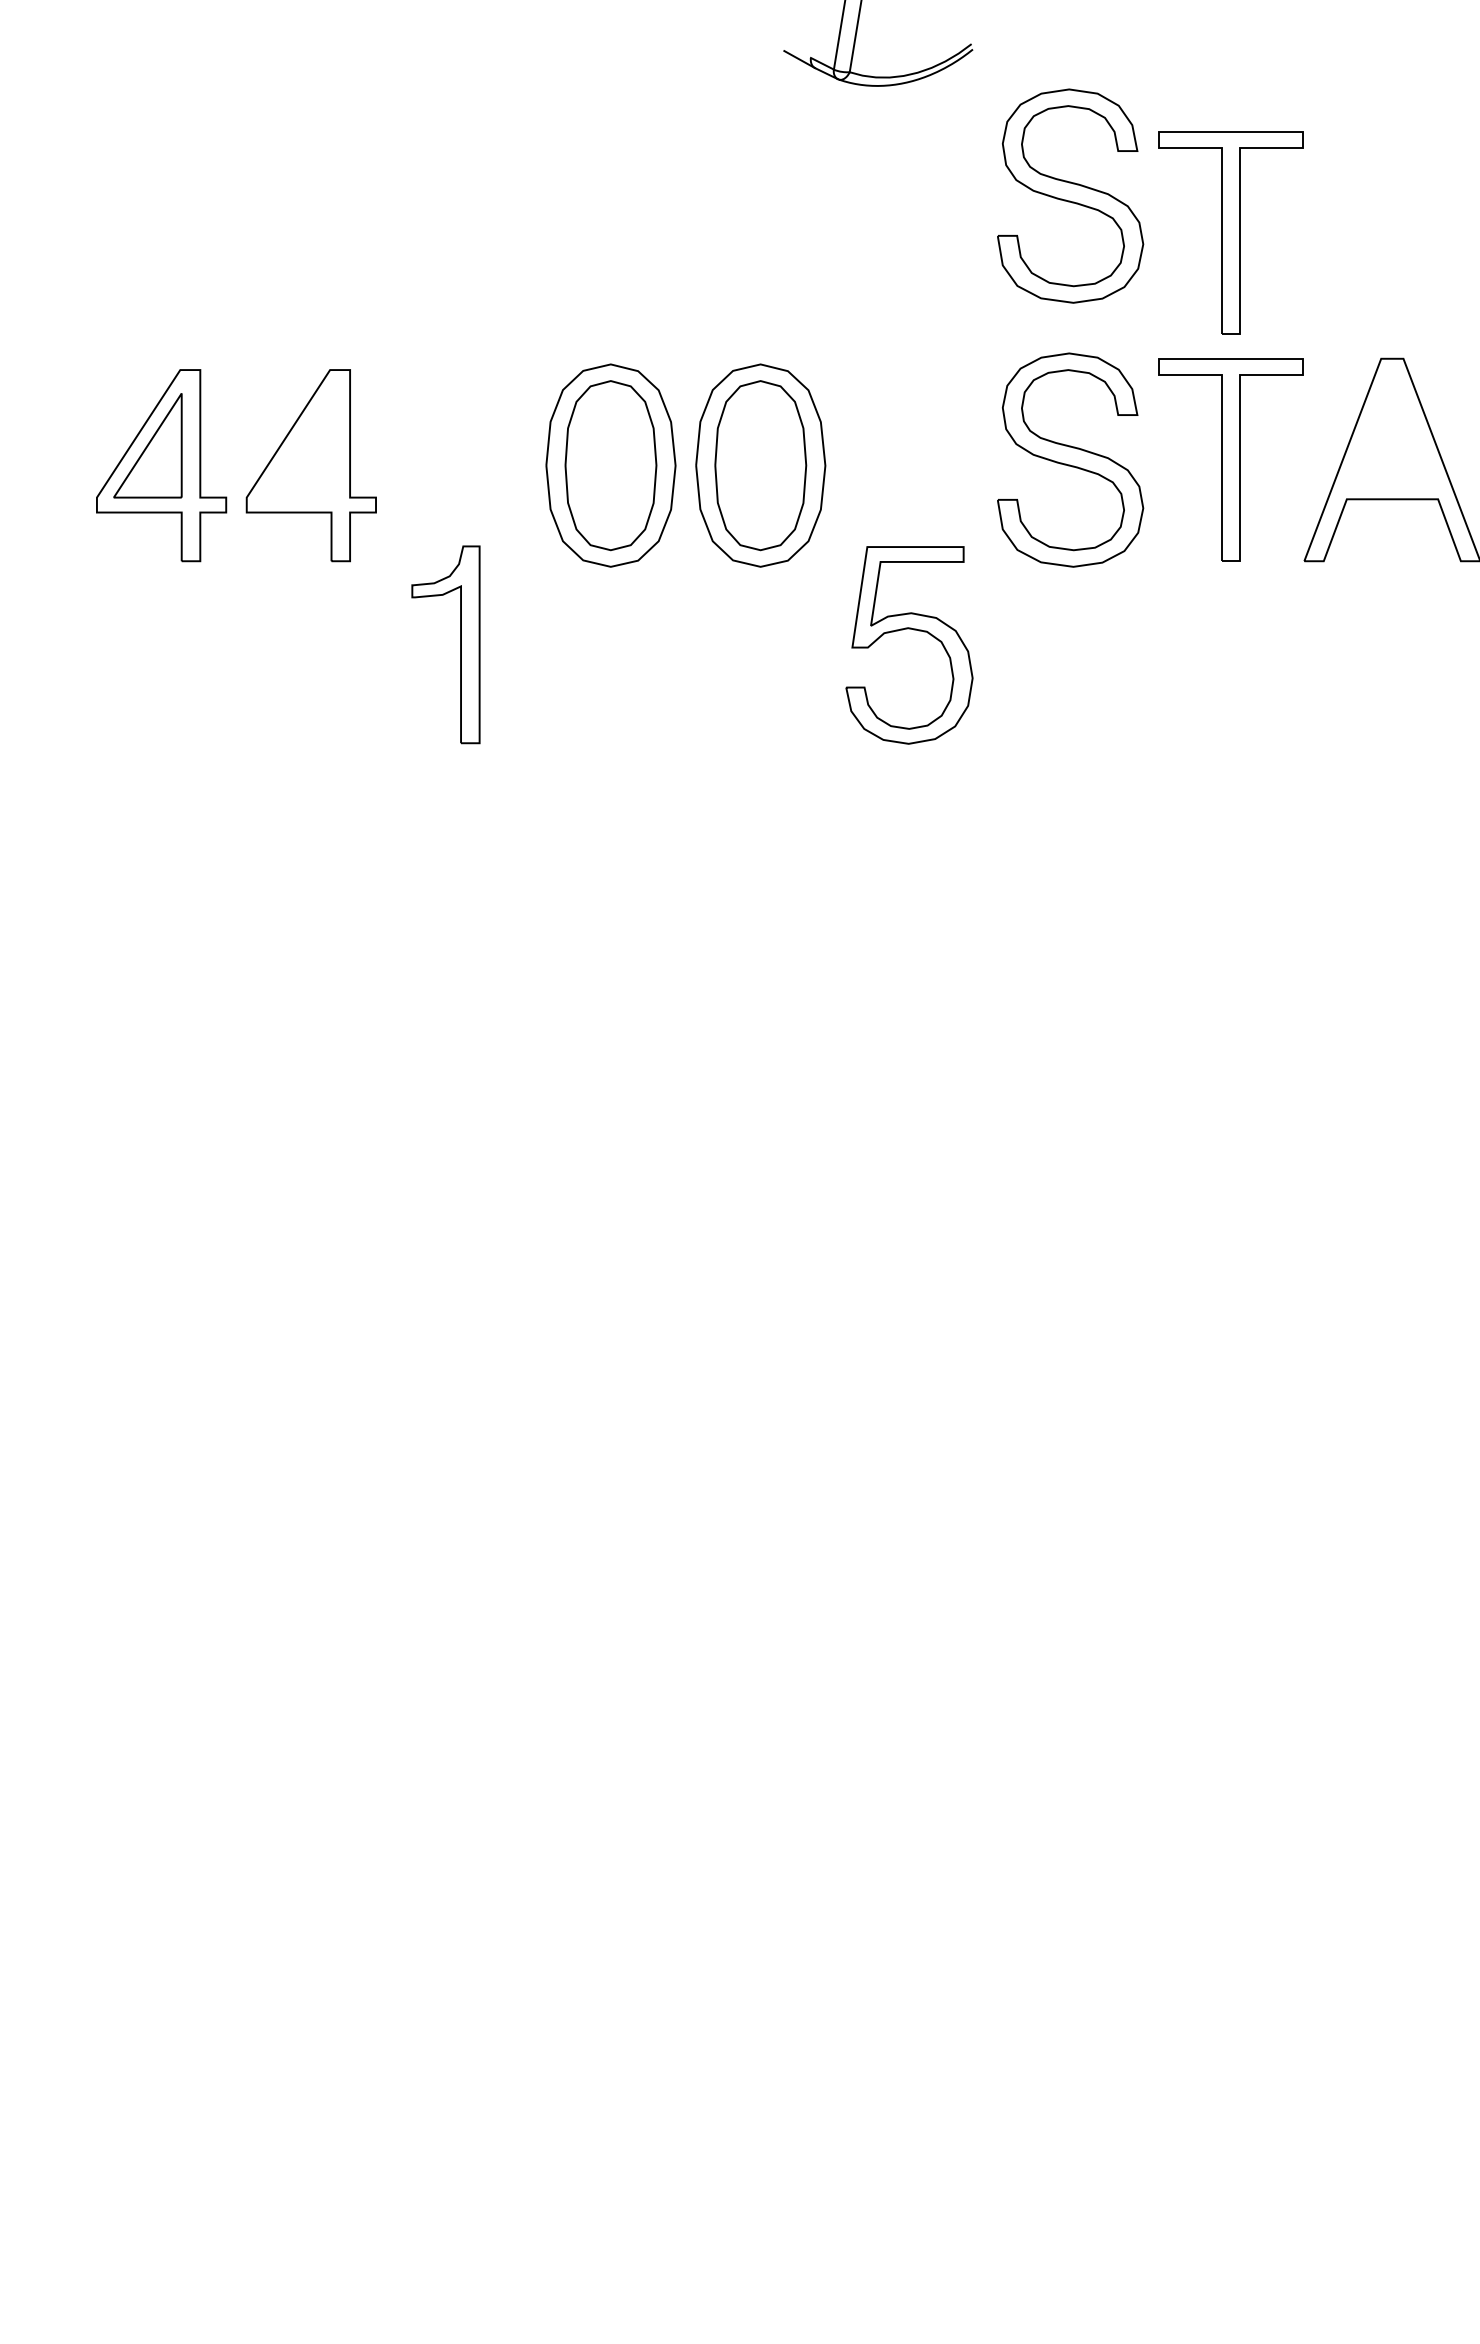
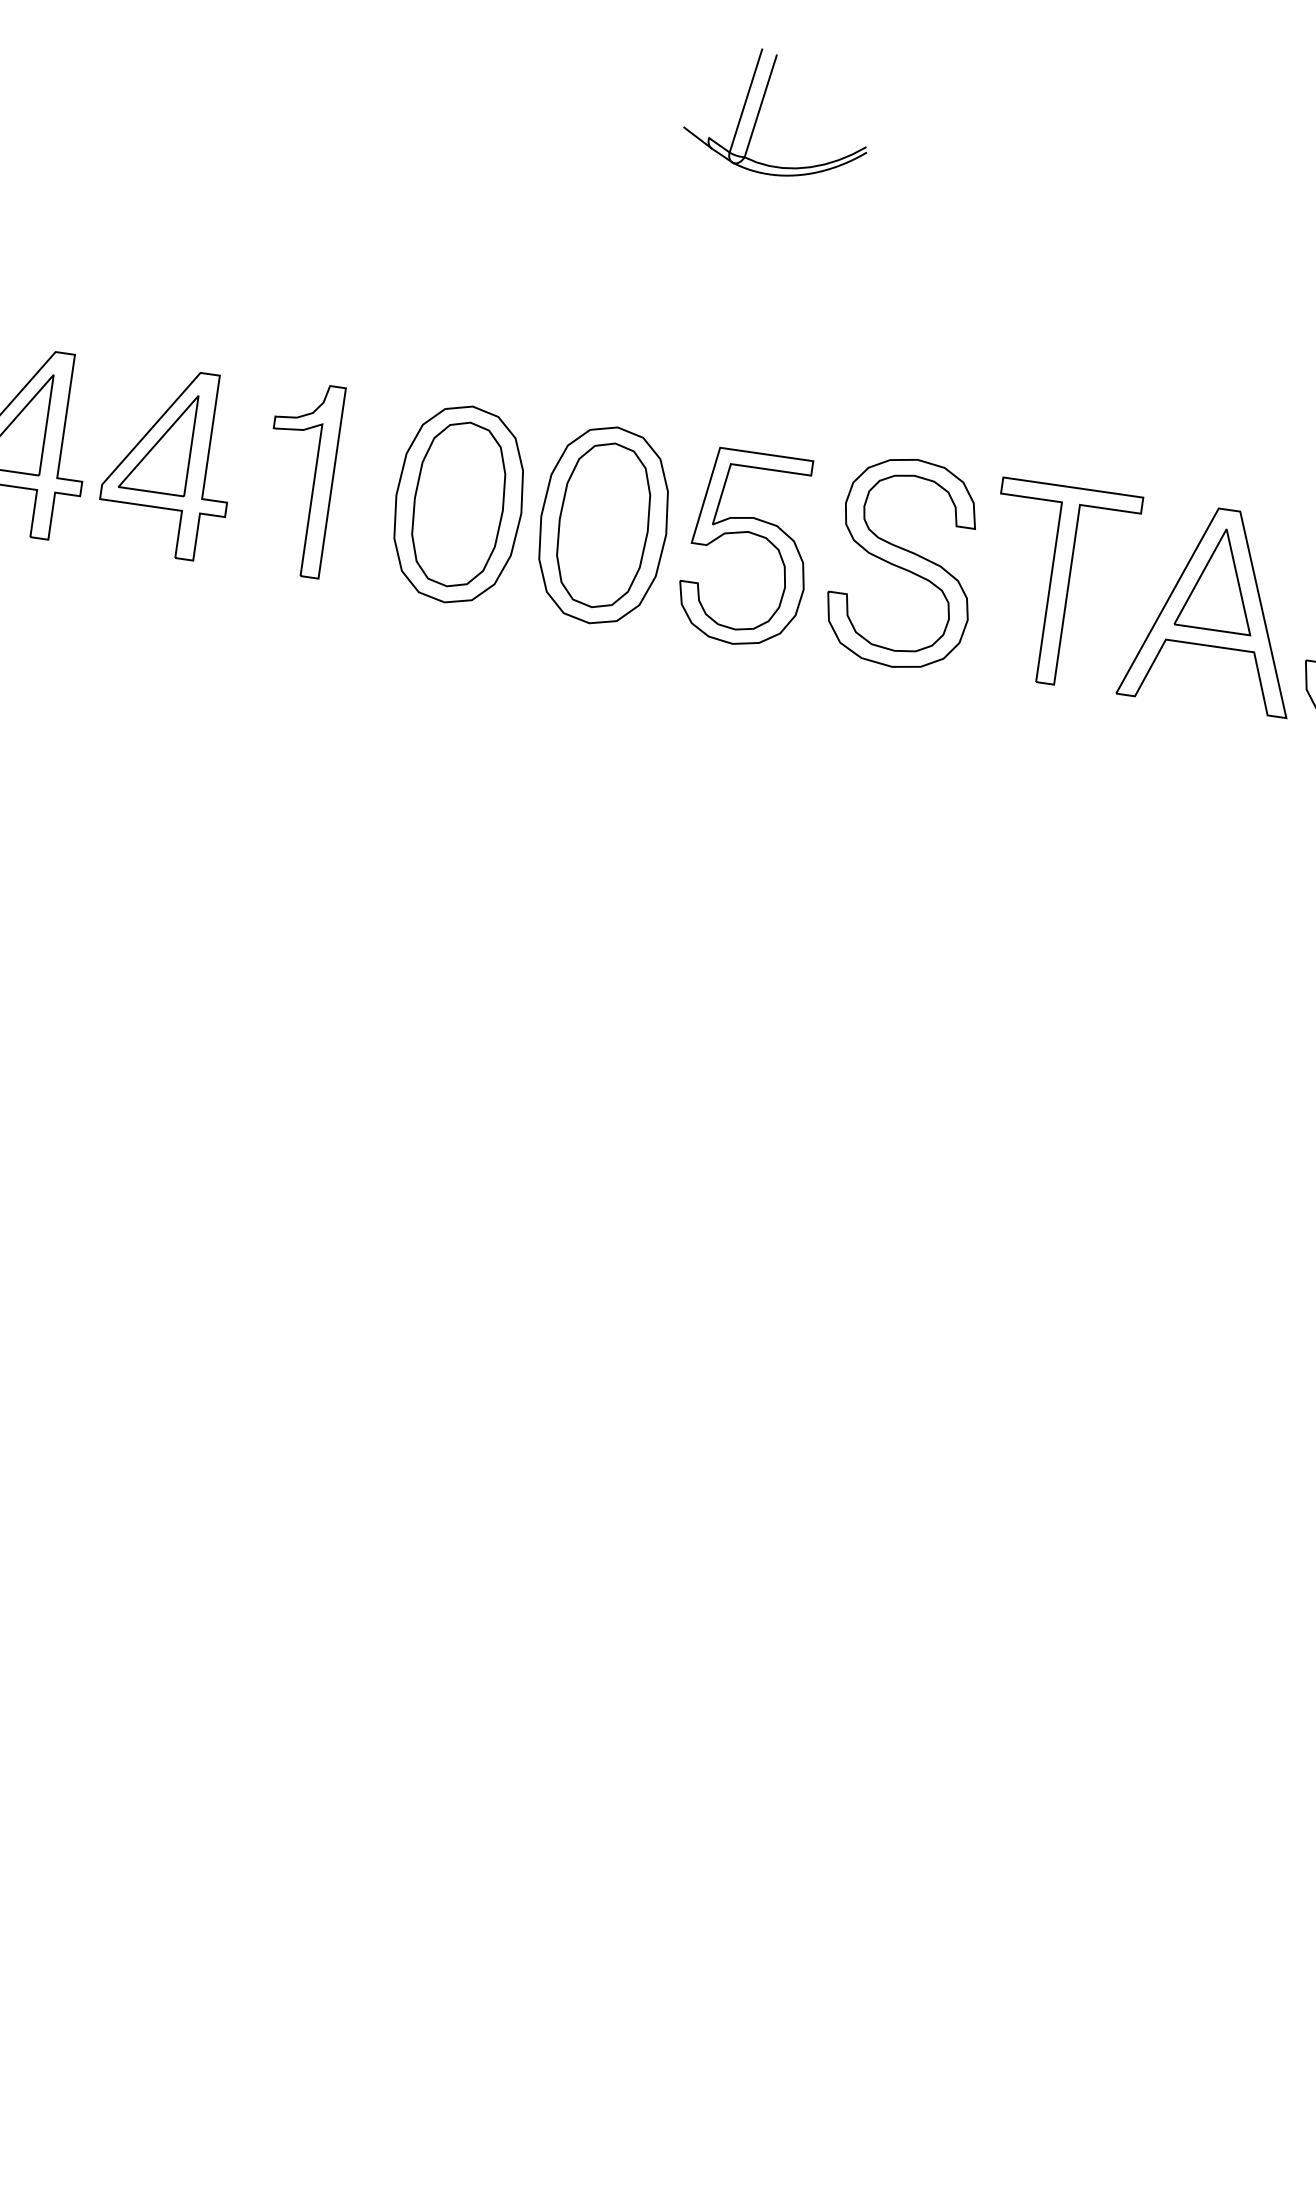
part: (1070, 195) -> (940, 307), removed
part: (1230, 232) -> (1090, 365), removed
part: (1392, 430) -> (1219, 579), added
part: (297, 445) -> (158, 441), added
part: (913, 630) -> (753, 534), moved
part: (460, 644) -> (313, 480), moved

